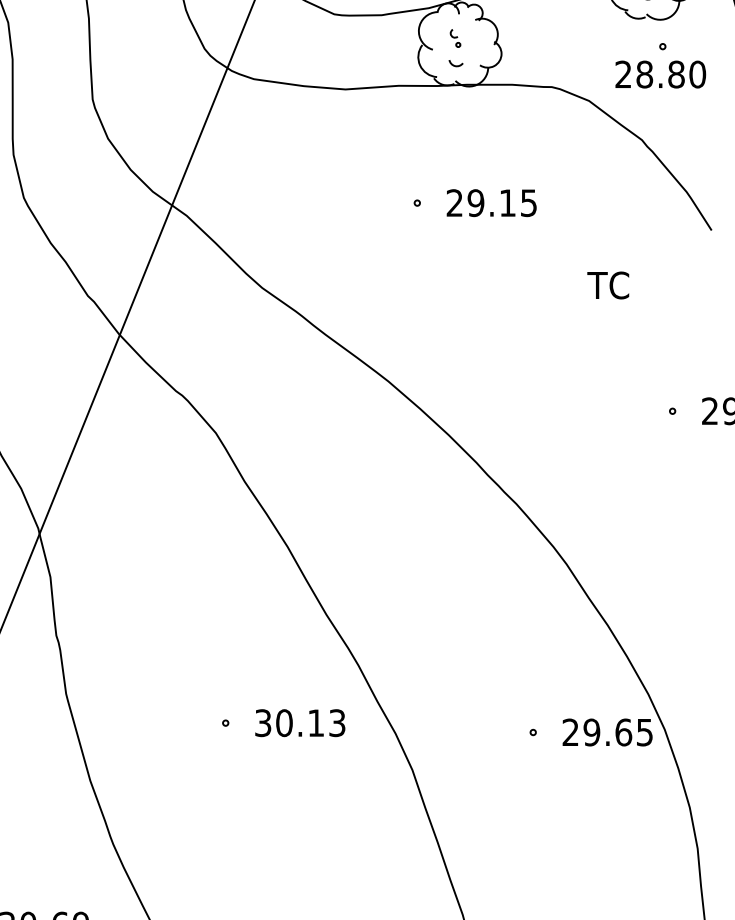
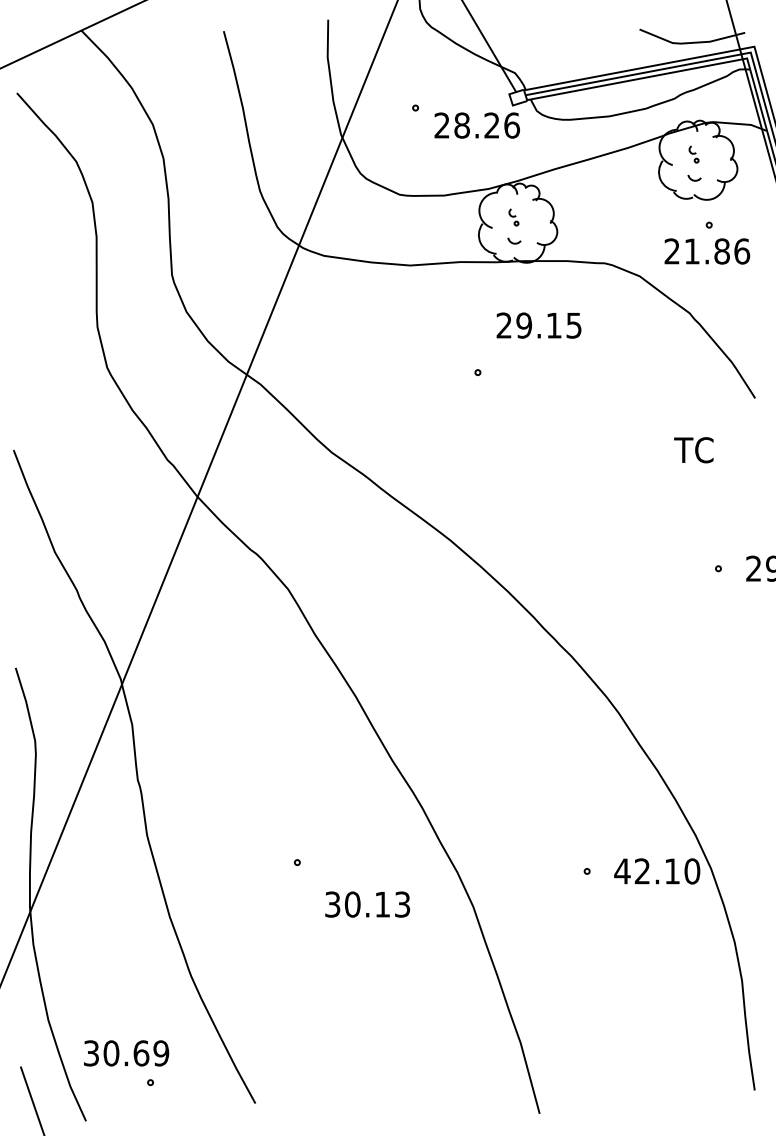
text: (671, 74) -> (717, 251), 28.80 -> 21.86
text: (491, 202) -> (538, 325), moved
text: (607, 285) -> (693, 450), moved
text: (300, 723) -> (367, 904), moved
text: (607, 732) -> (657, 871), 29.65 -> 42.10

